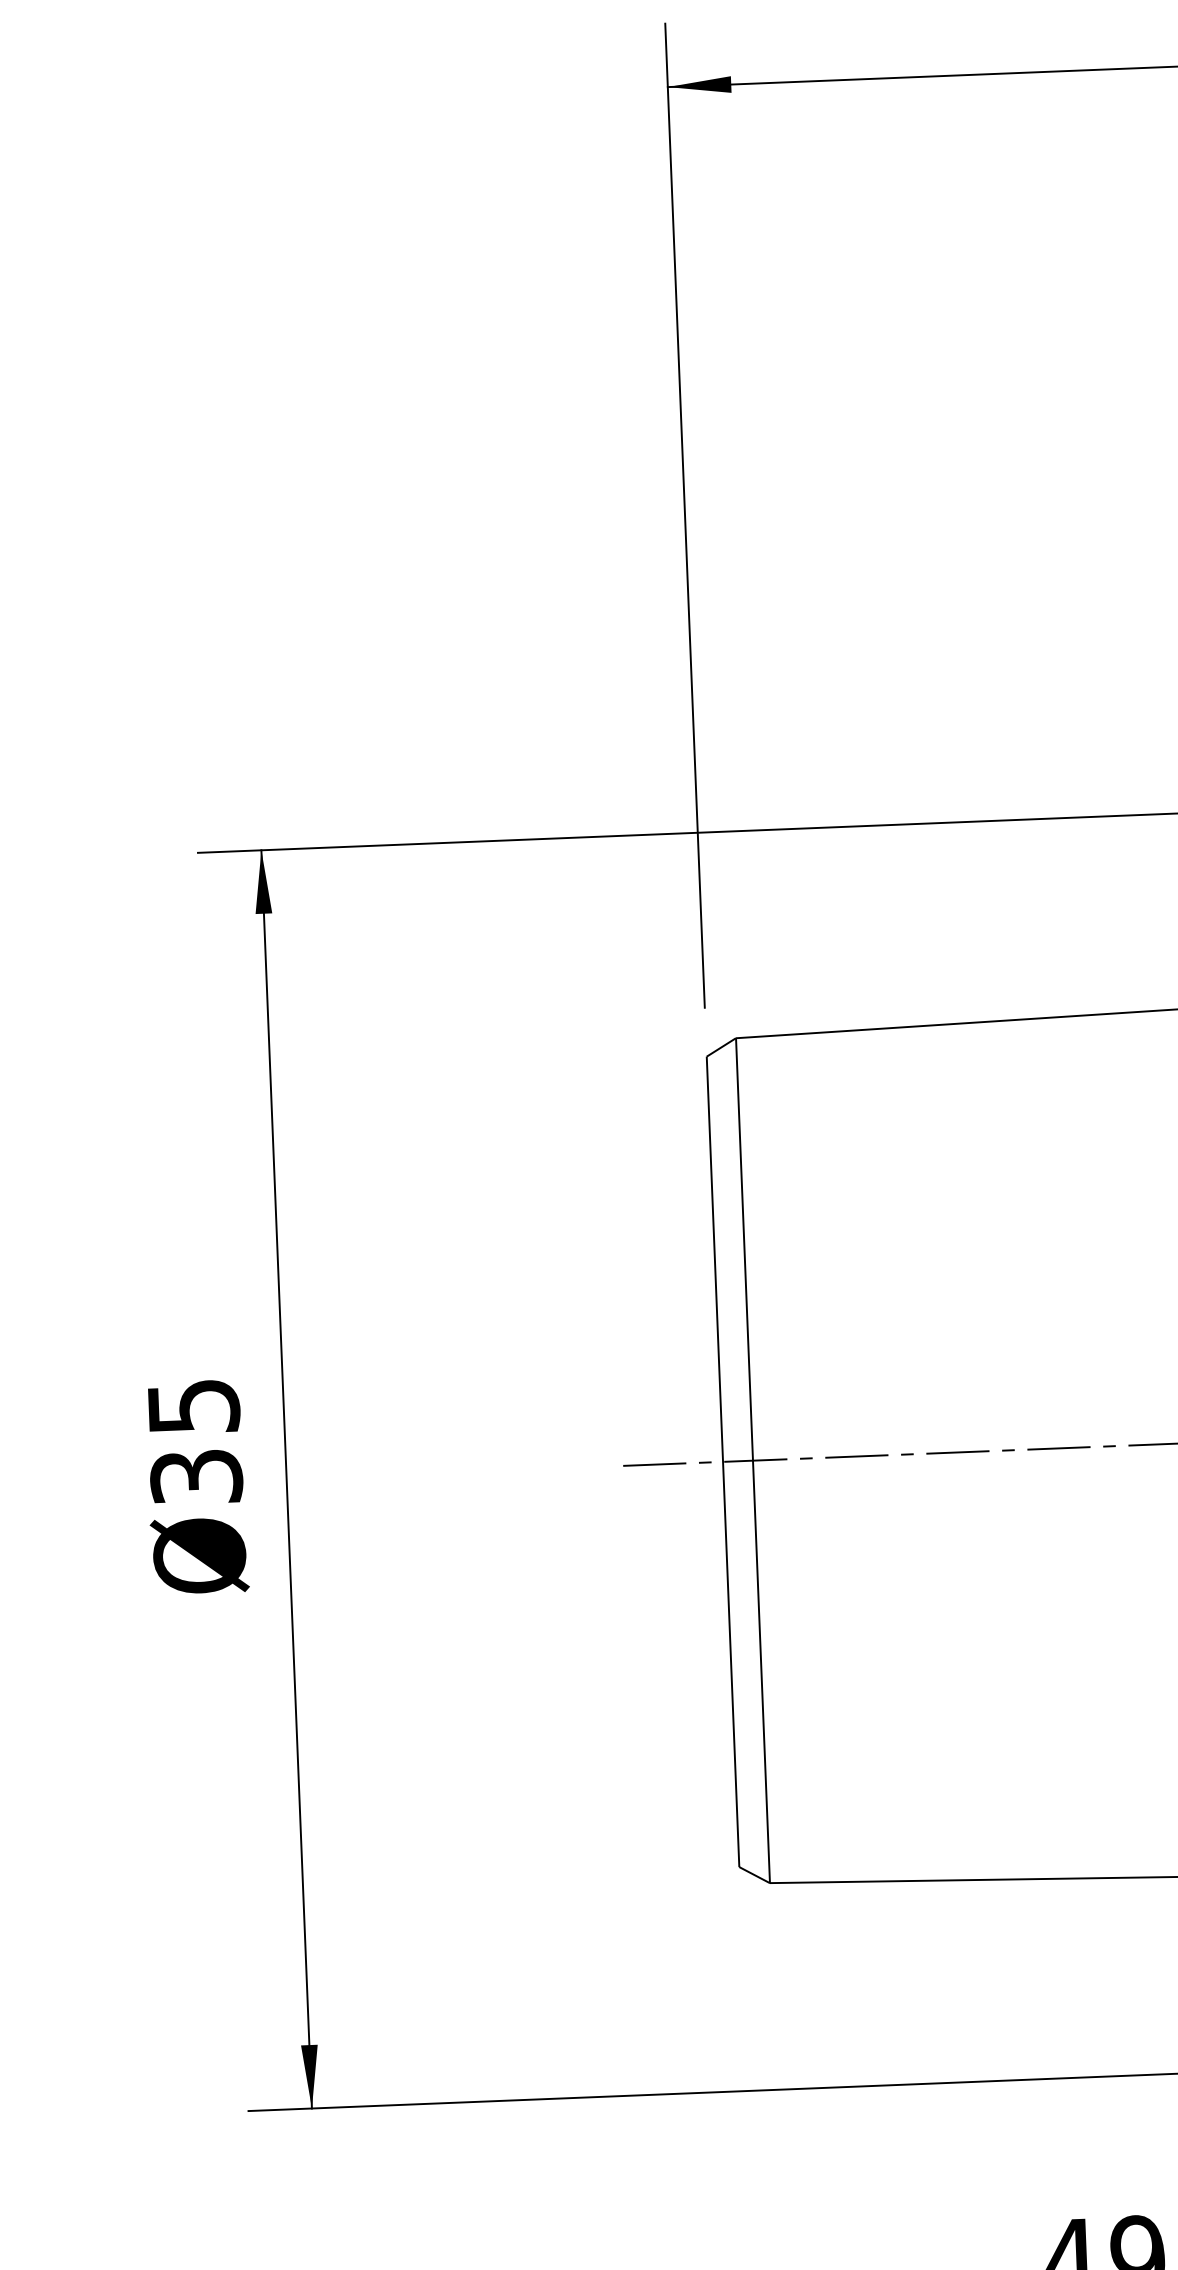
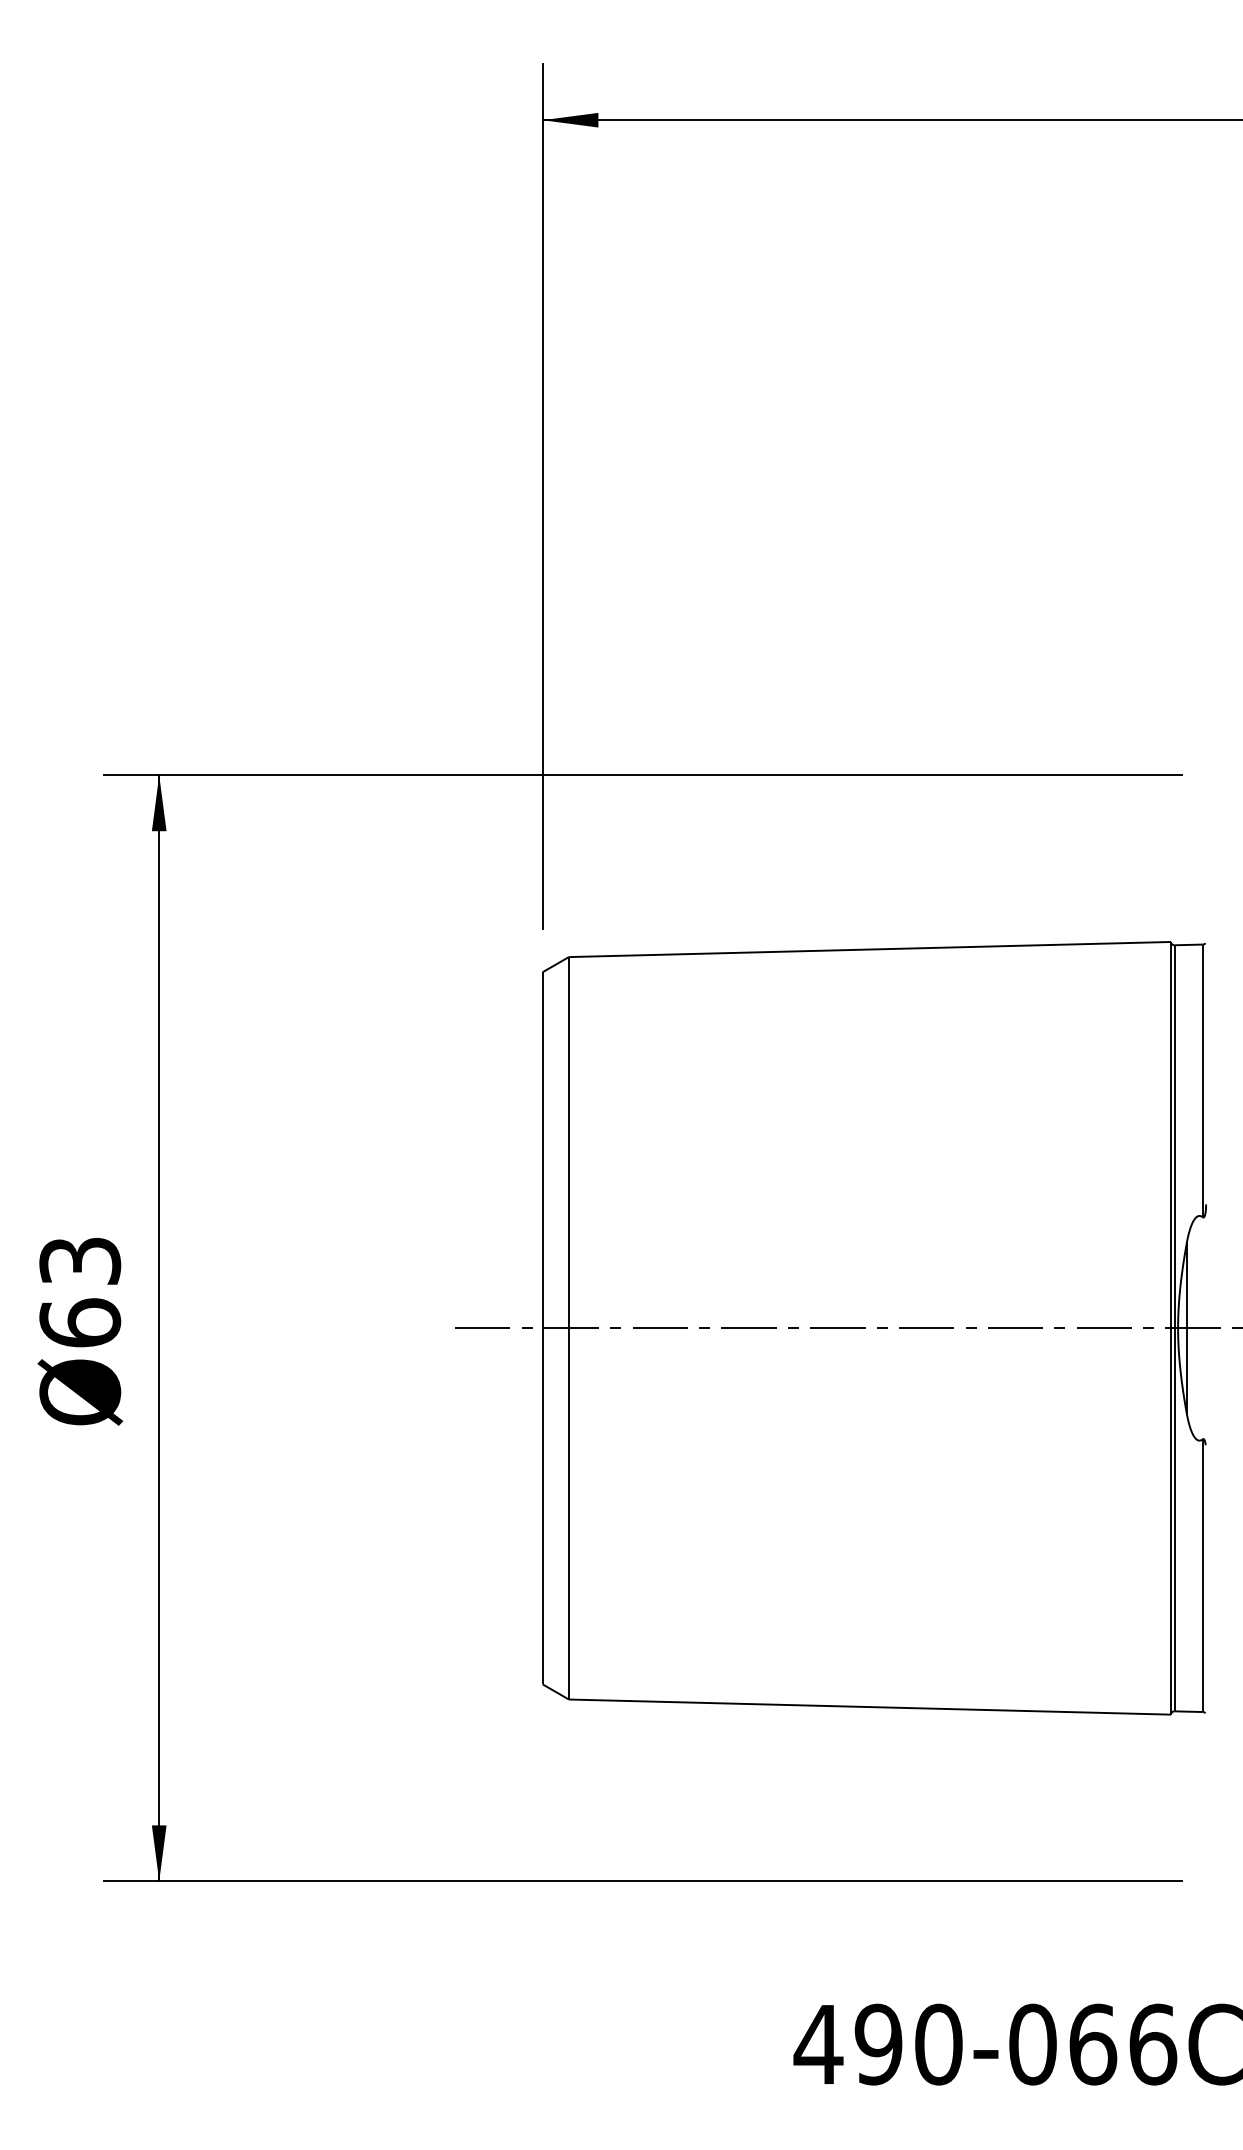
text: (195, 1442) -> (80, 1292), Ø35 -> Ø63

